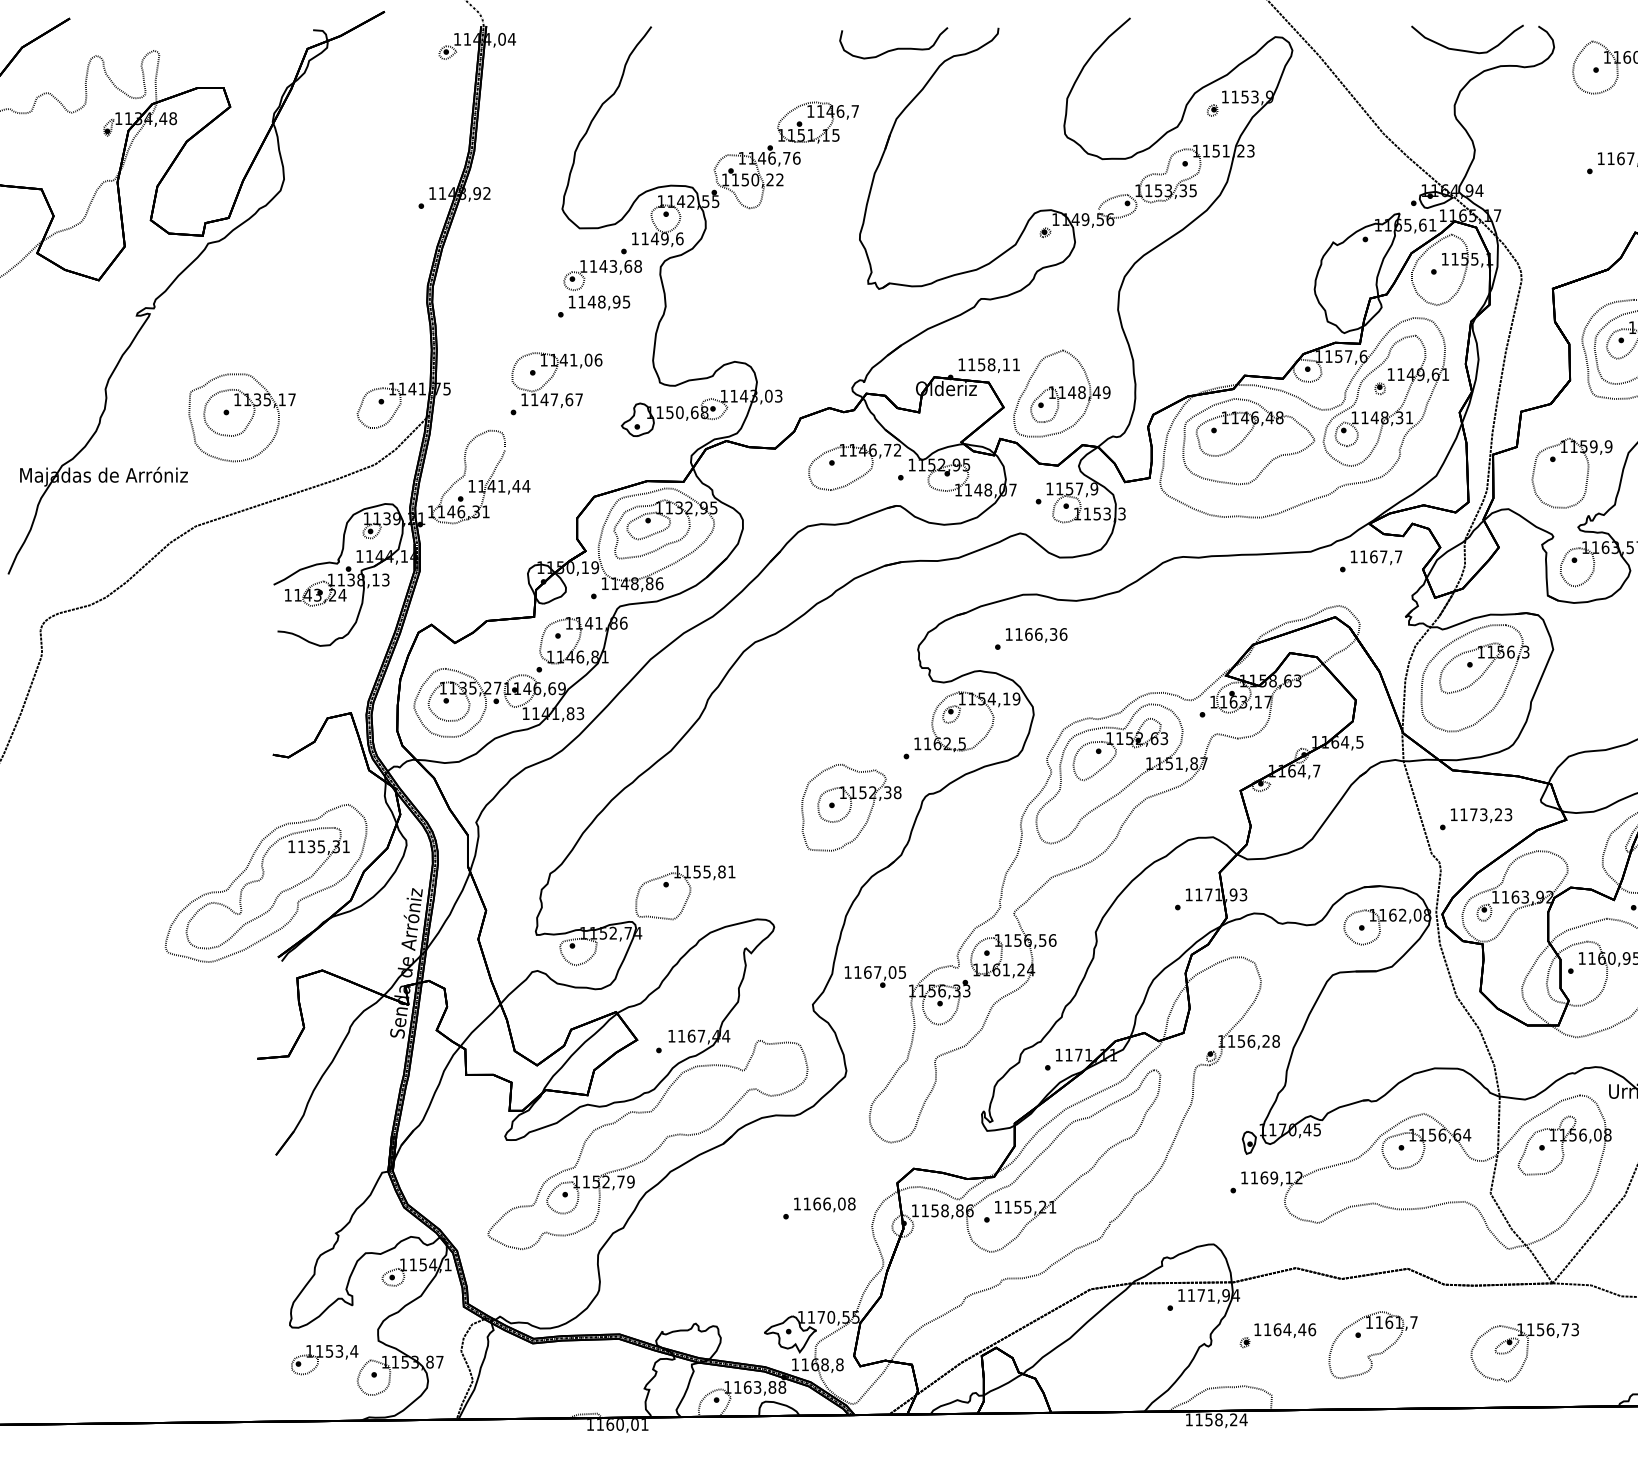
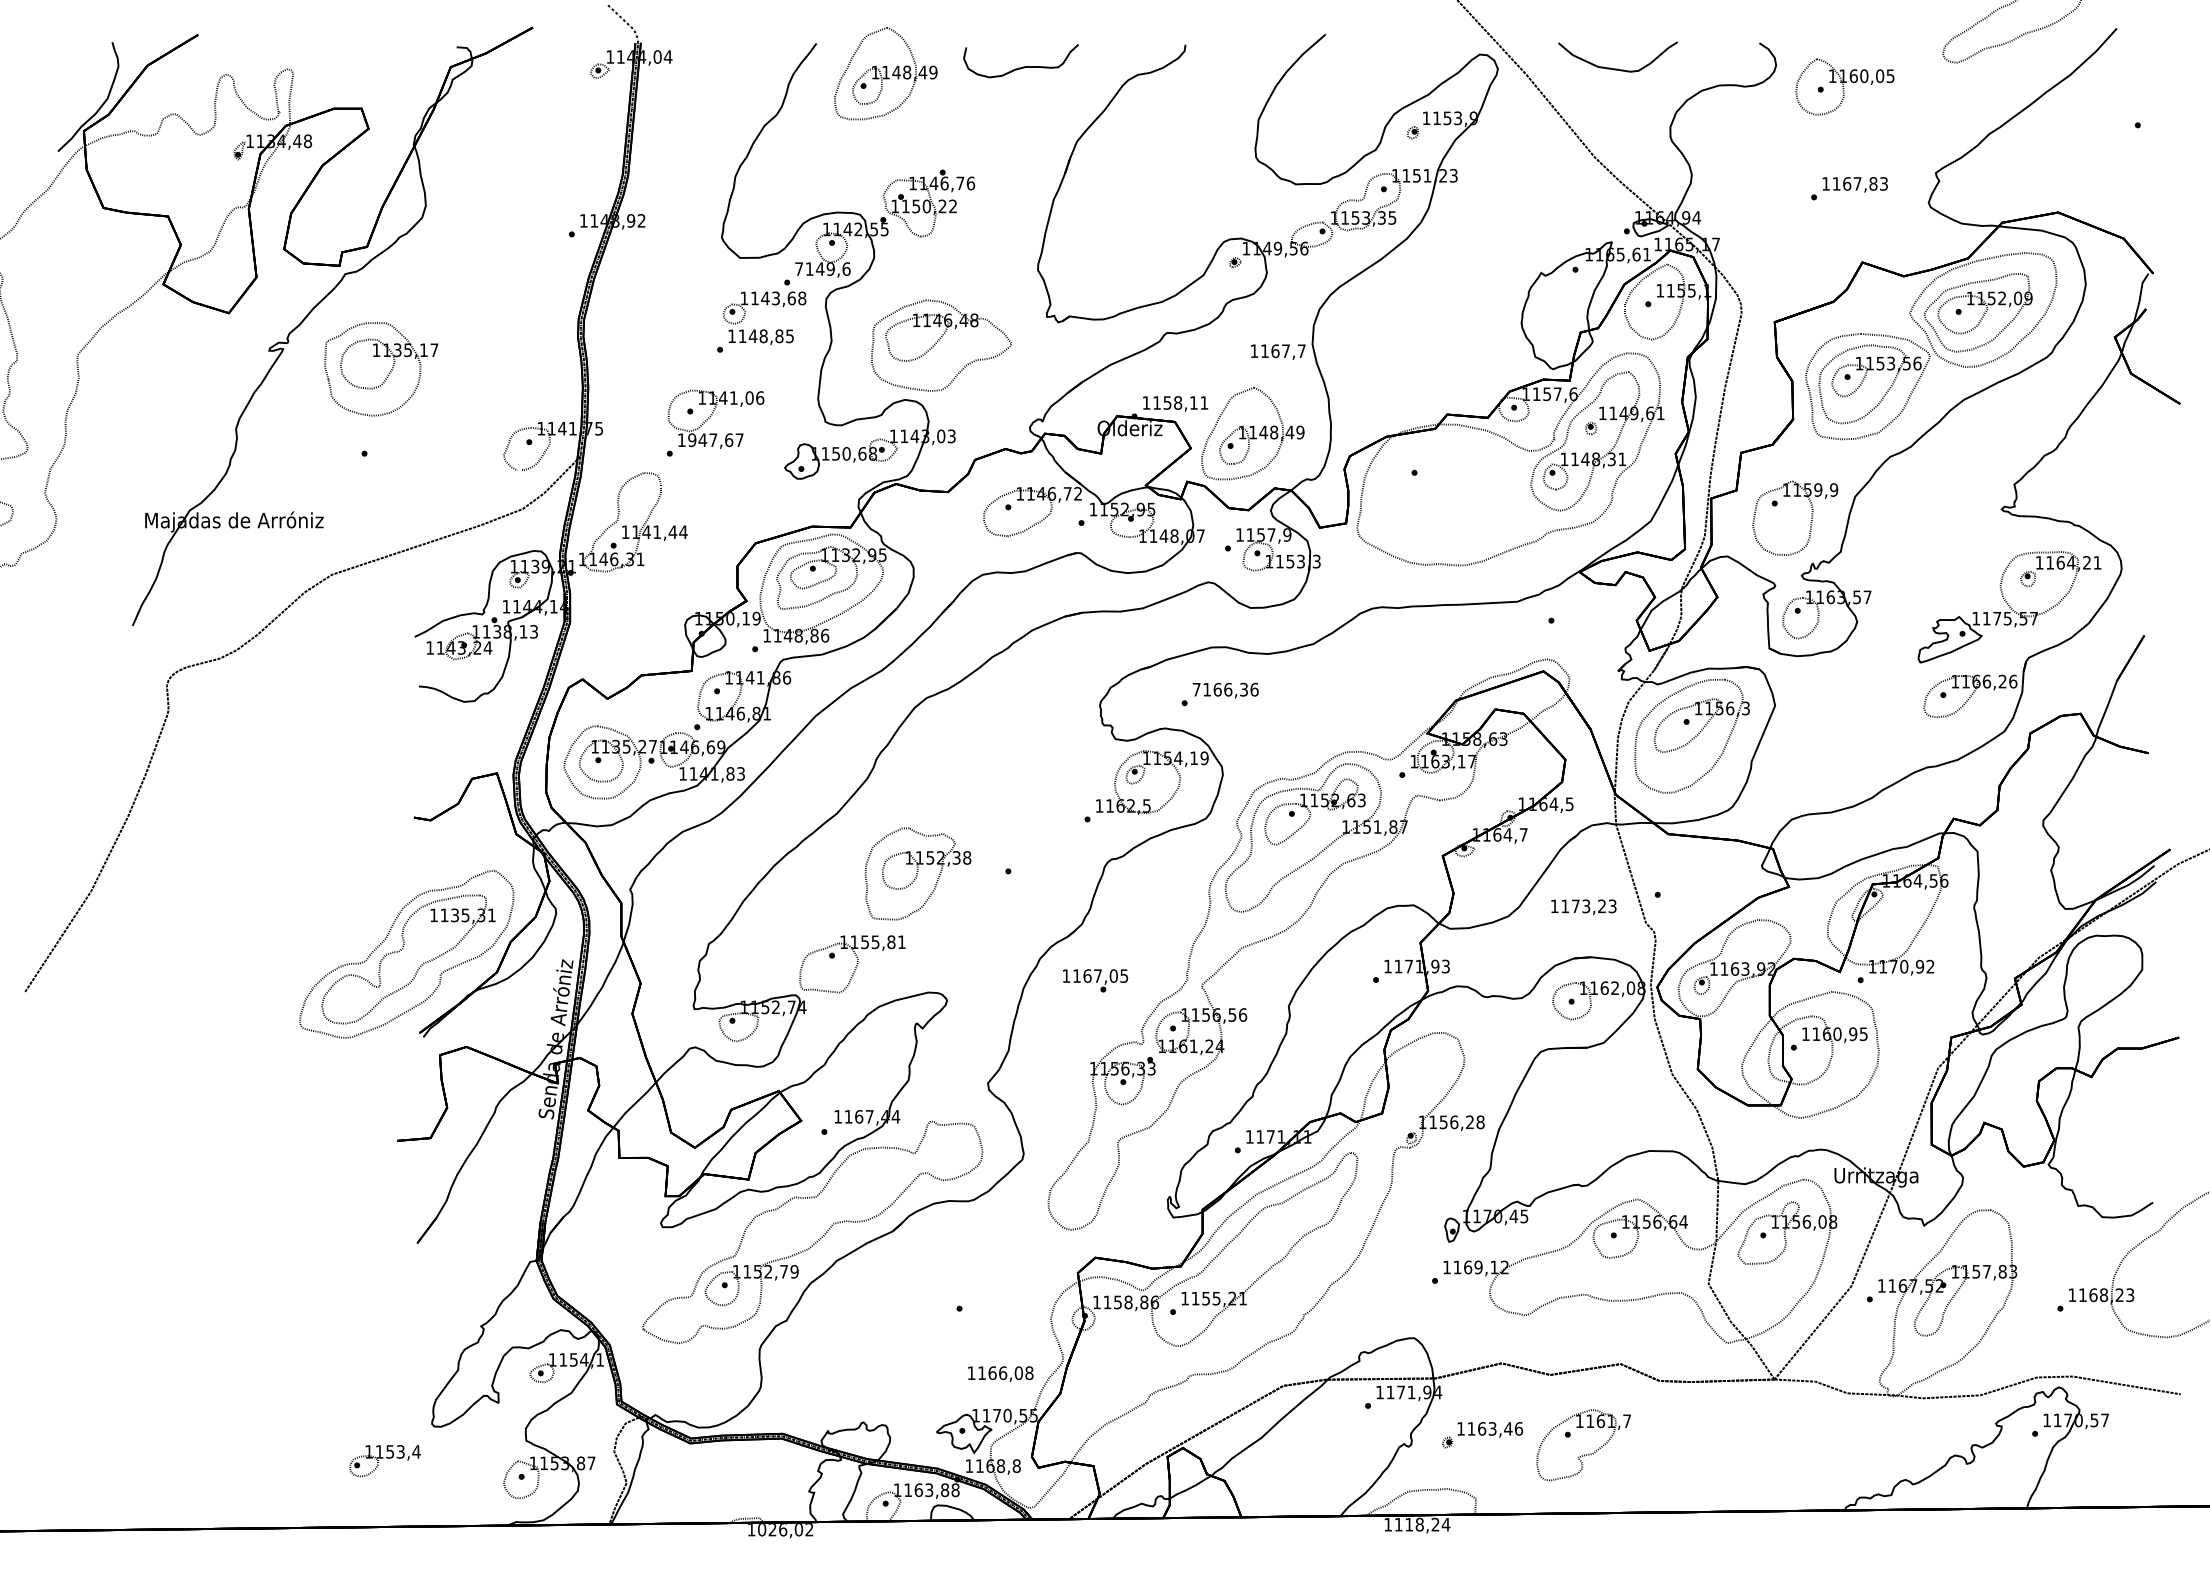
curve: (895, 48) -> (1022, 66), moved
curve: (1467, 50) -> (1617, 68), moved
part: (716, 54) -> (885, 73), added
part: (817, 122) -> (993, 145), removed
text: (634, 238) -> (798, 268), 1149,6 -> 7149,6
text: (616, 302) -> (779, 336), 1148,95 -> 1148,85
text: (534, 400) -> (692, 440), 1147,67 -> 1947,67
part: (247, 422) -> (387, 374), moved
part: (1248, 441) -> (941, 345), moved
text: (1376, 557) -> (1278, 351), moved
text: (1008, 634) -> (1196, 689), 1166,36 -> 7166,36
part: (850, 807) -> (917, 873), moved
text: (1481, 815) -> (1583, 907), moved
text: (875, 976) -> (1095, 980), moved
text: (824, 1204) -> (1000, 1373), moved
text: (1287, 1329) -> (1492, 1428), 1164,46 -> 1163,46
part: (1524, 1352) -> (1744, 1453), removed
part: (324, 1360) -> (384, 1461), moved
text: (1209, 1419) -> (1409, 1524), 1158,24 -> 1118,24
text: (622, 1424) -> (785, 1529), 1160,01 -> 1026,02

